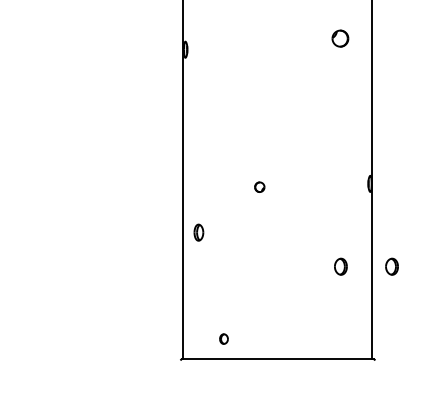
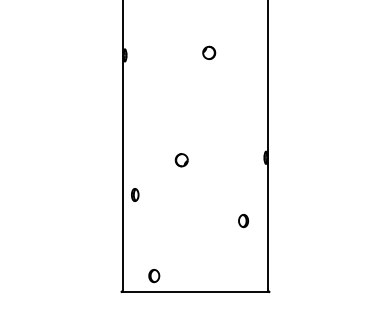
part: (340, 38) -> (209, 52), moved
part: (259, 187) -> (181, 160), size x1.67
part: (391, 266) -> (282, 220), removed
part: (224, 339) -> (154, 276), size x1.67

